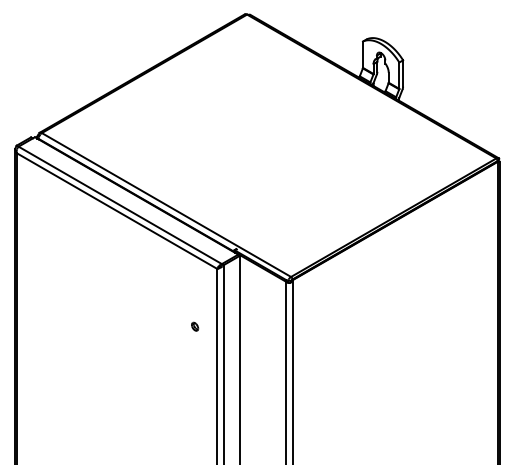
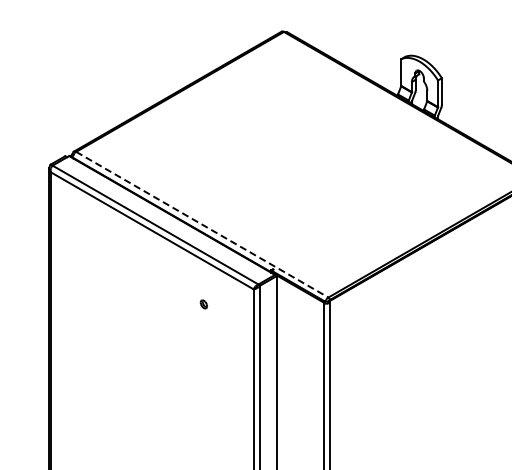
line: (166, 205) -> (202, 225), solid -> dashed
part: (195, 326) -> (204, 304), moved

